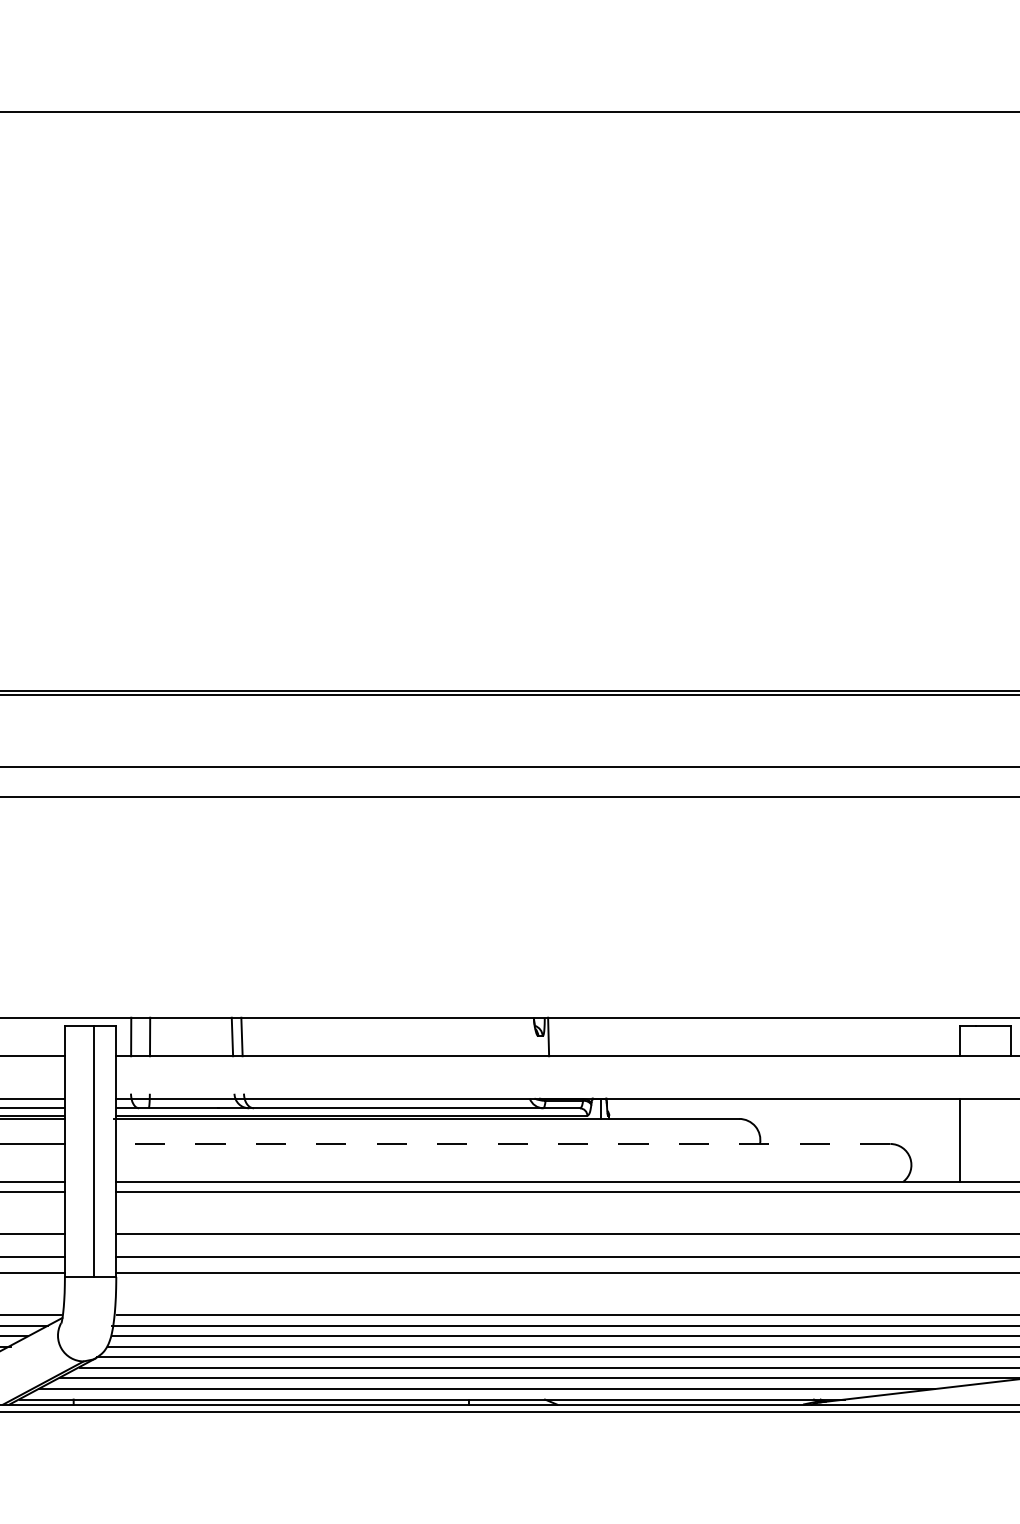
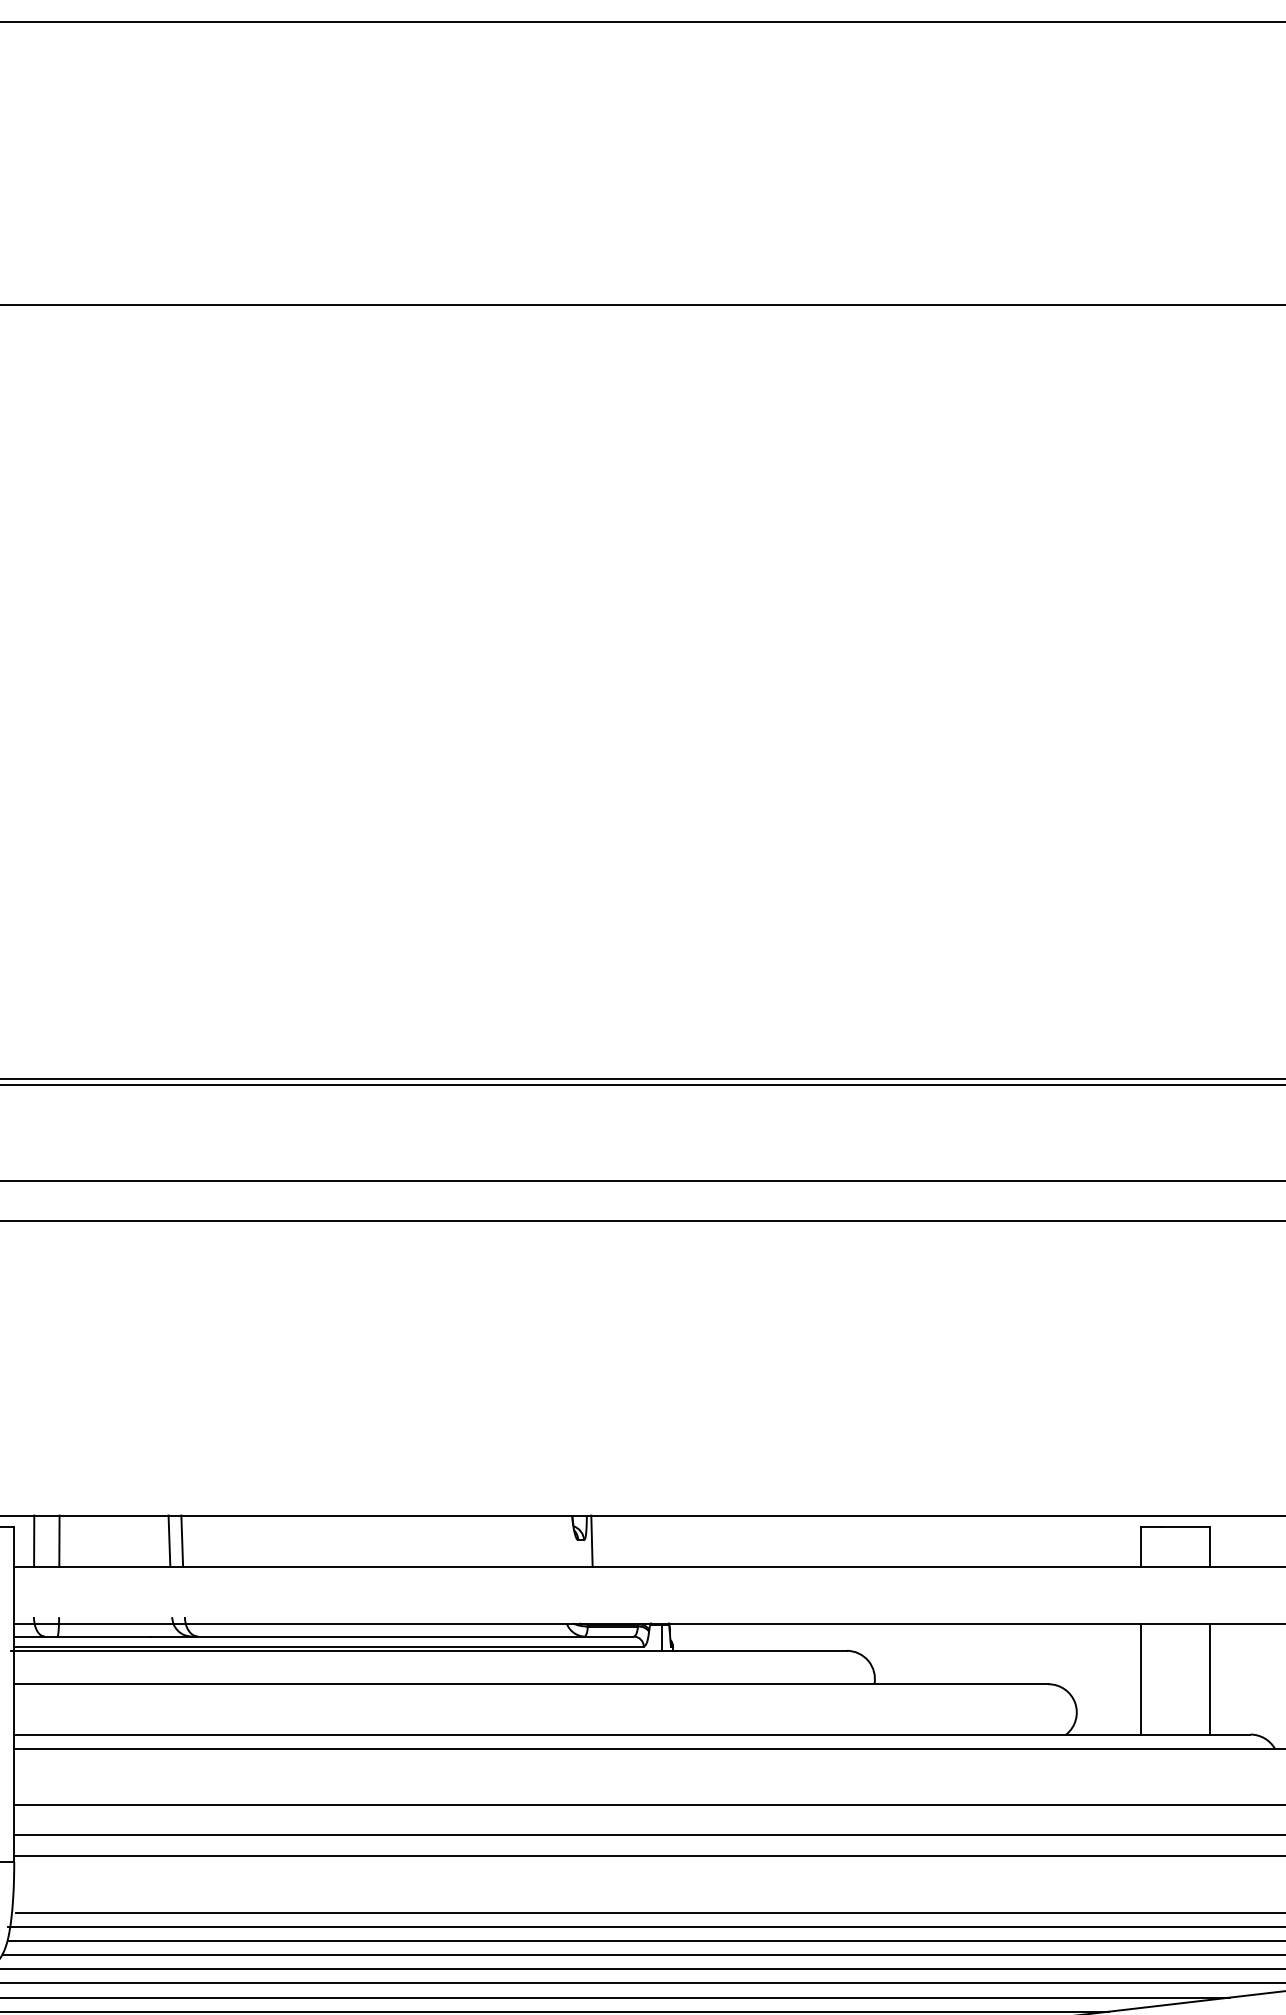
line: (1011, 1139) -> (1210, 1678), added
line: (503, 1143) -> (531, 1683), dashed -> solid

